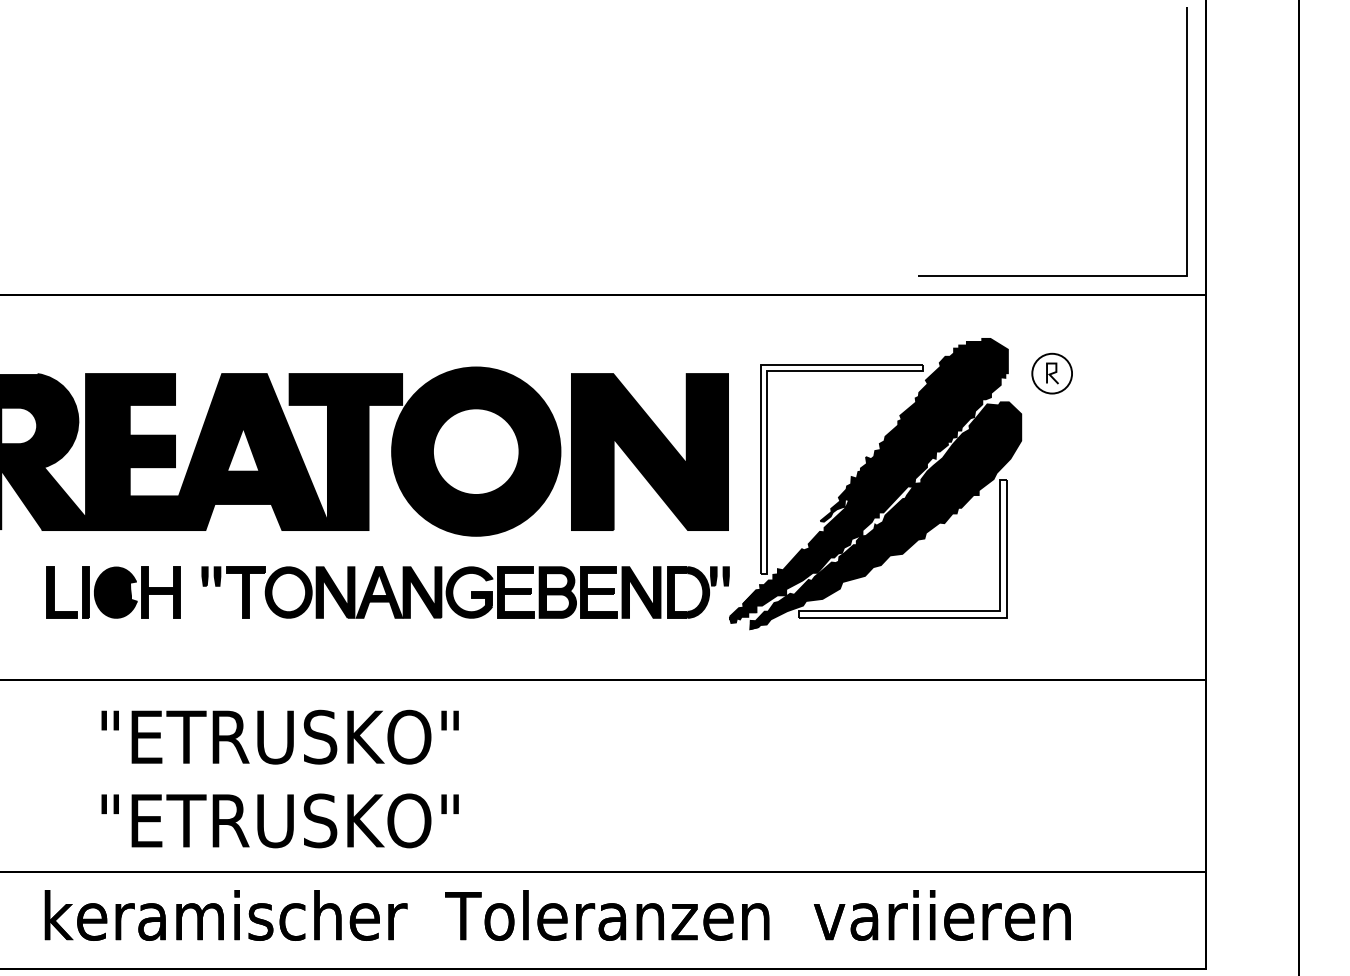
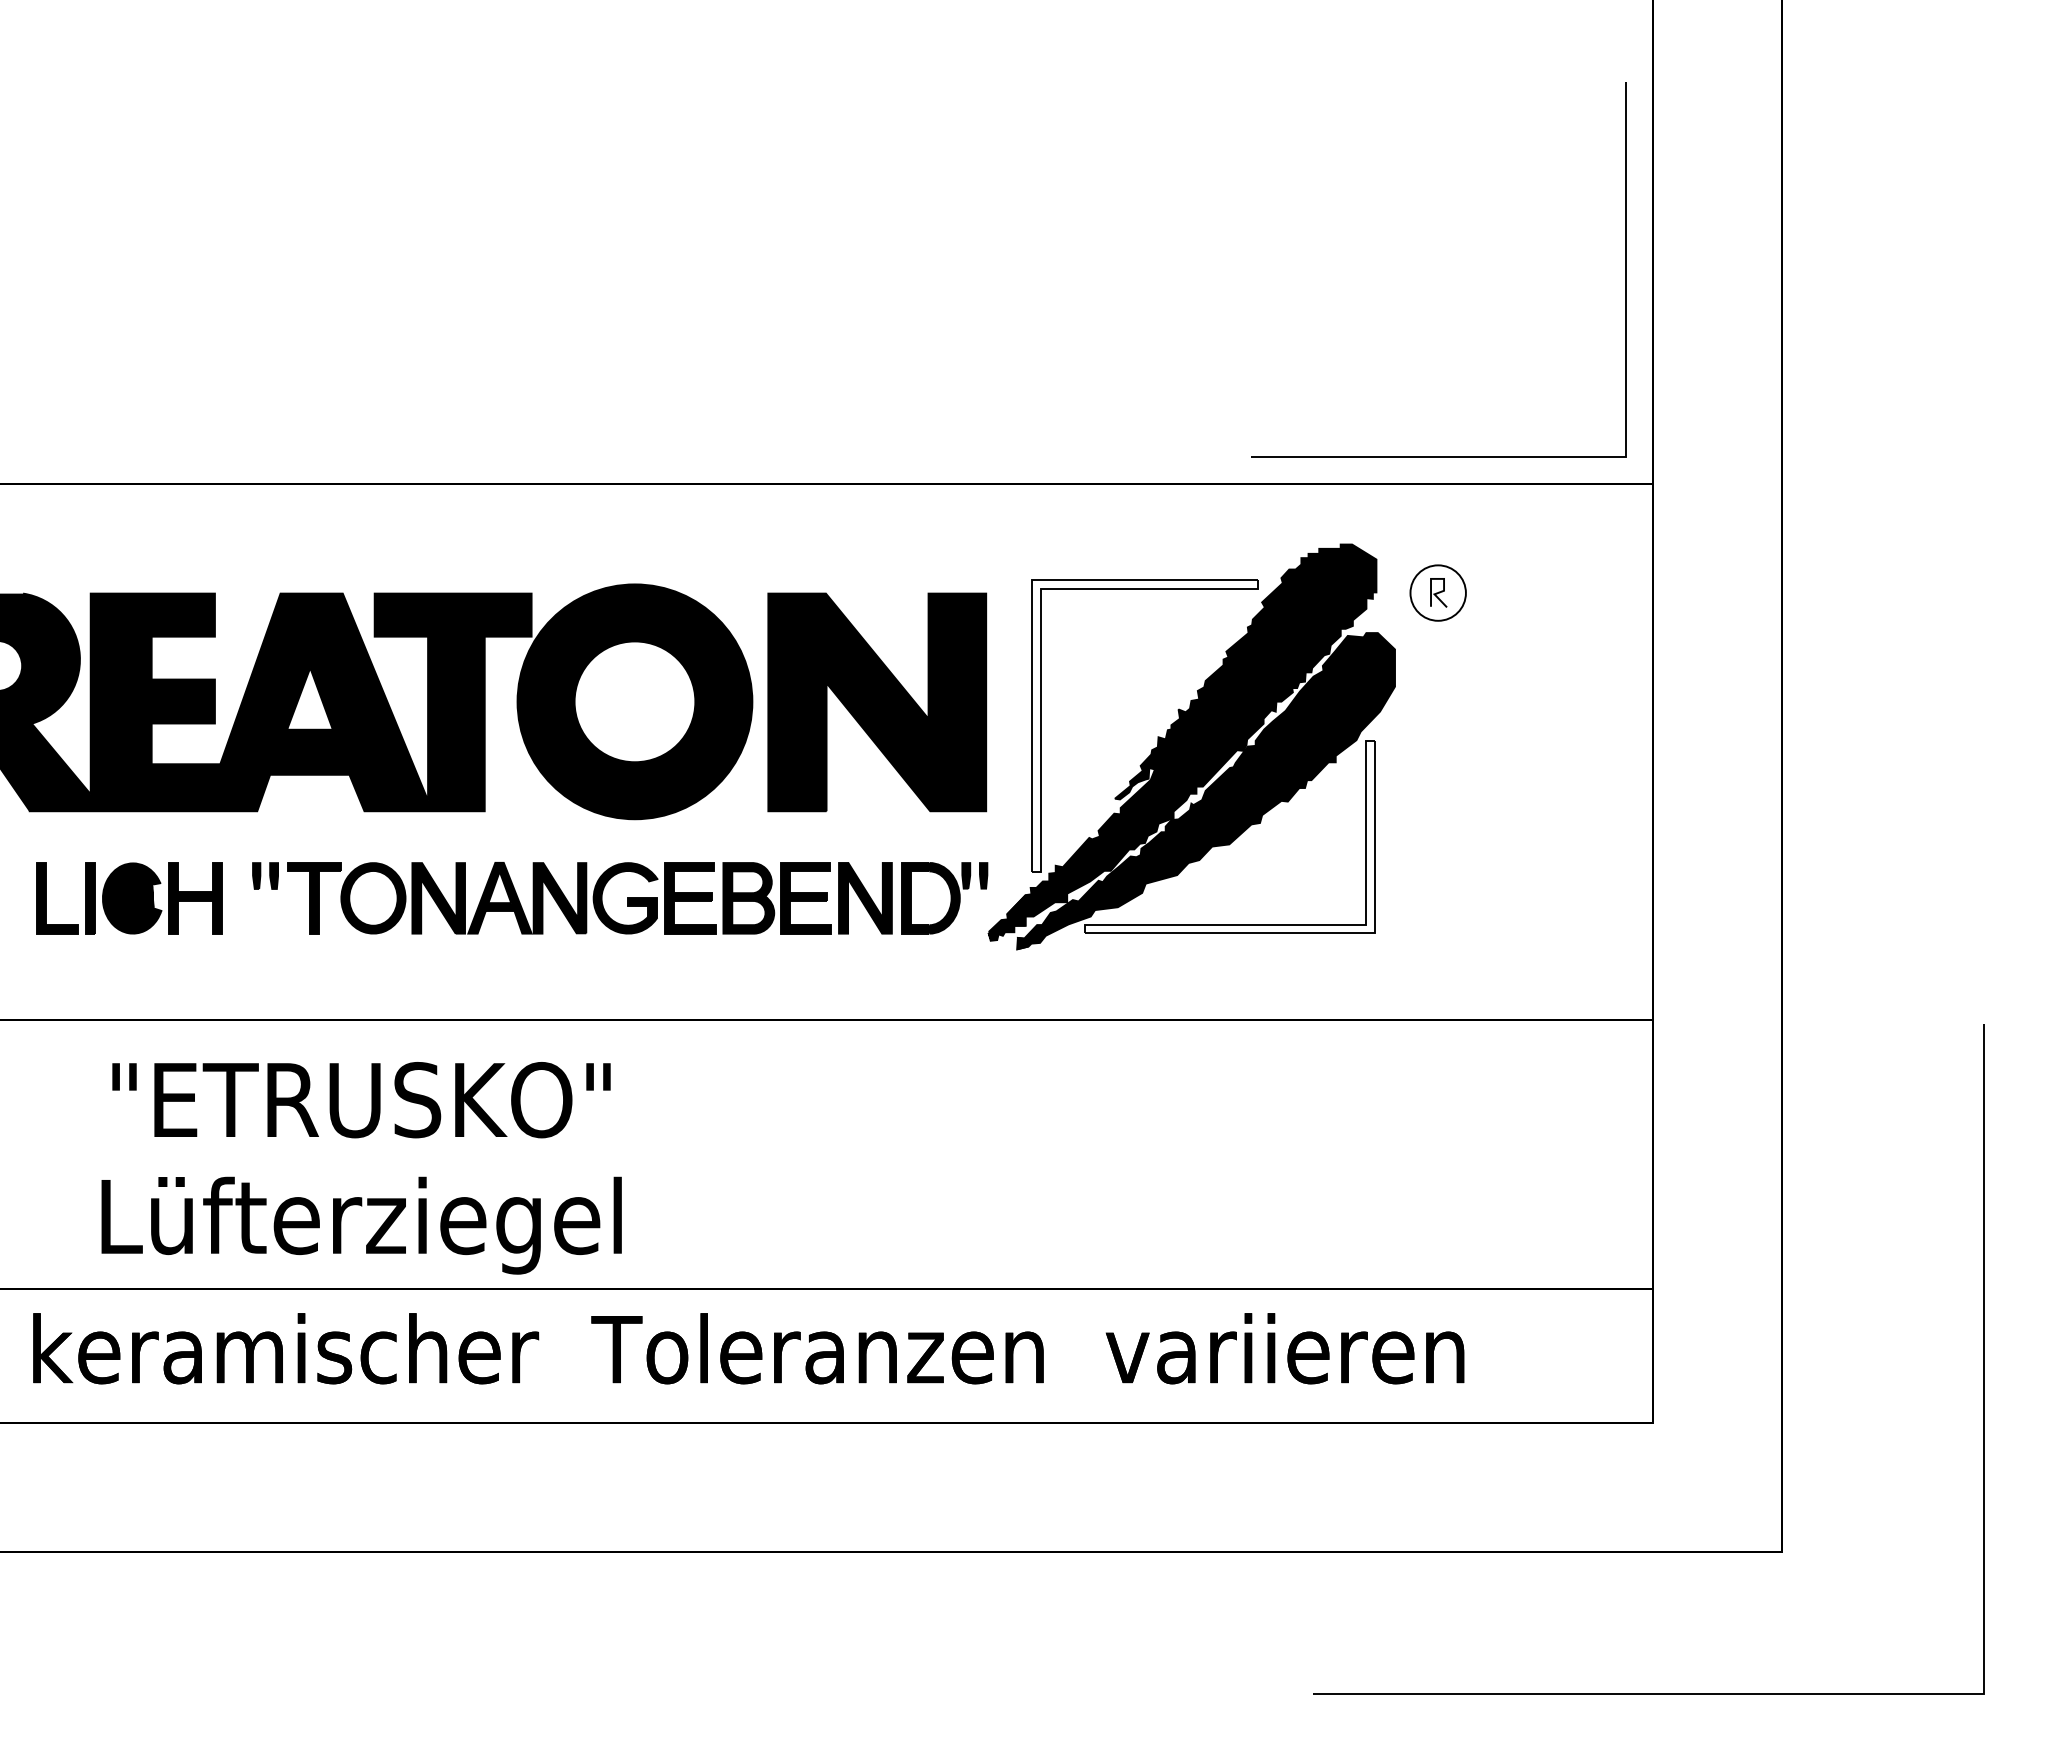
text: (280, 827) -> (361, 1225), "ETRUSKO" -> Lüfterziegel

